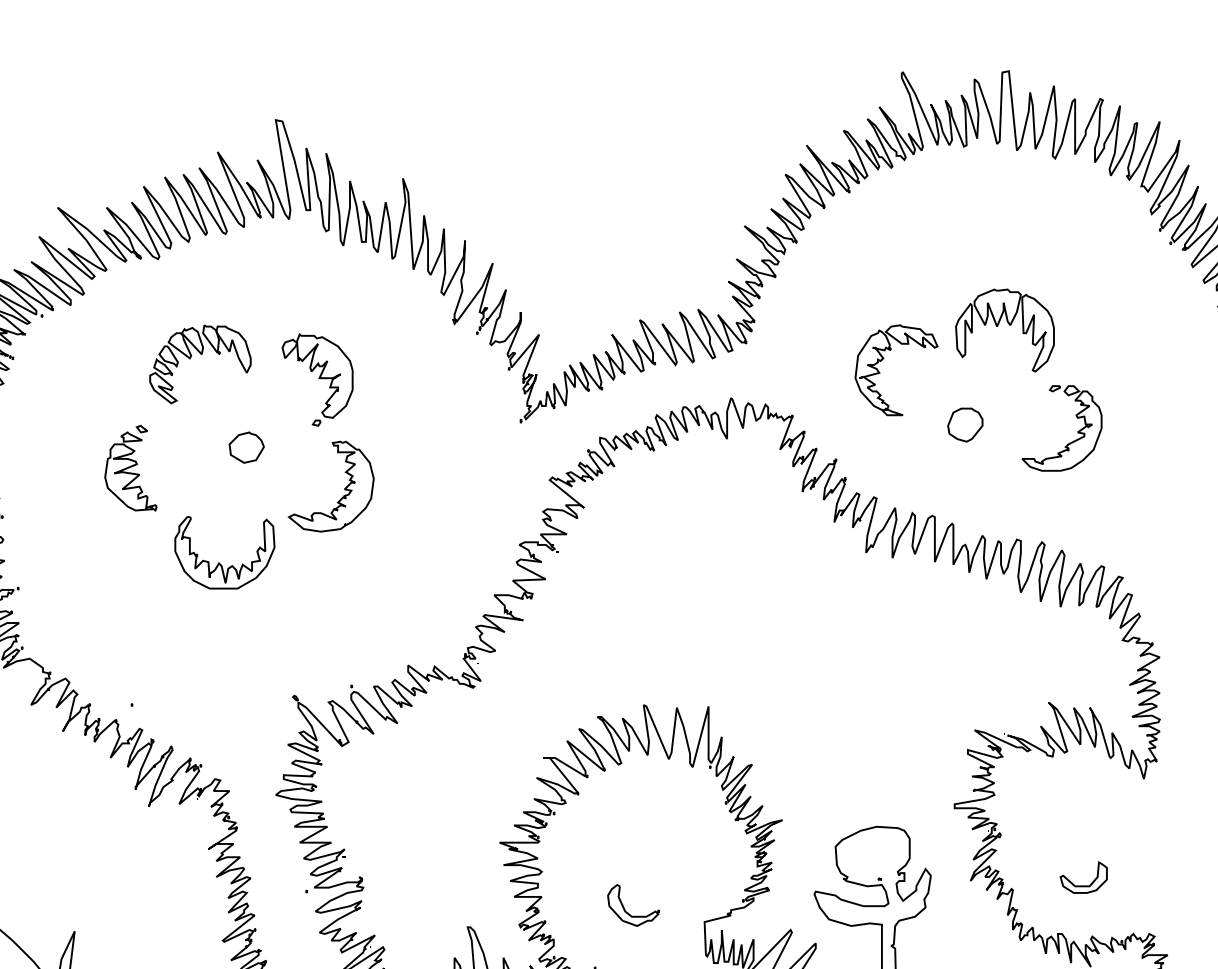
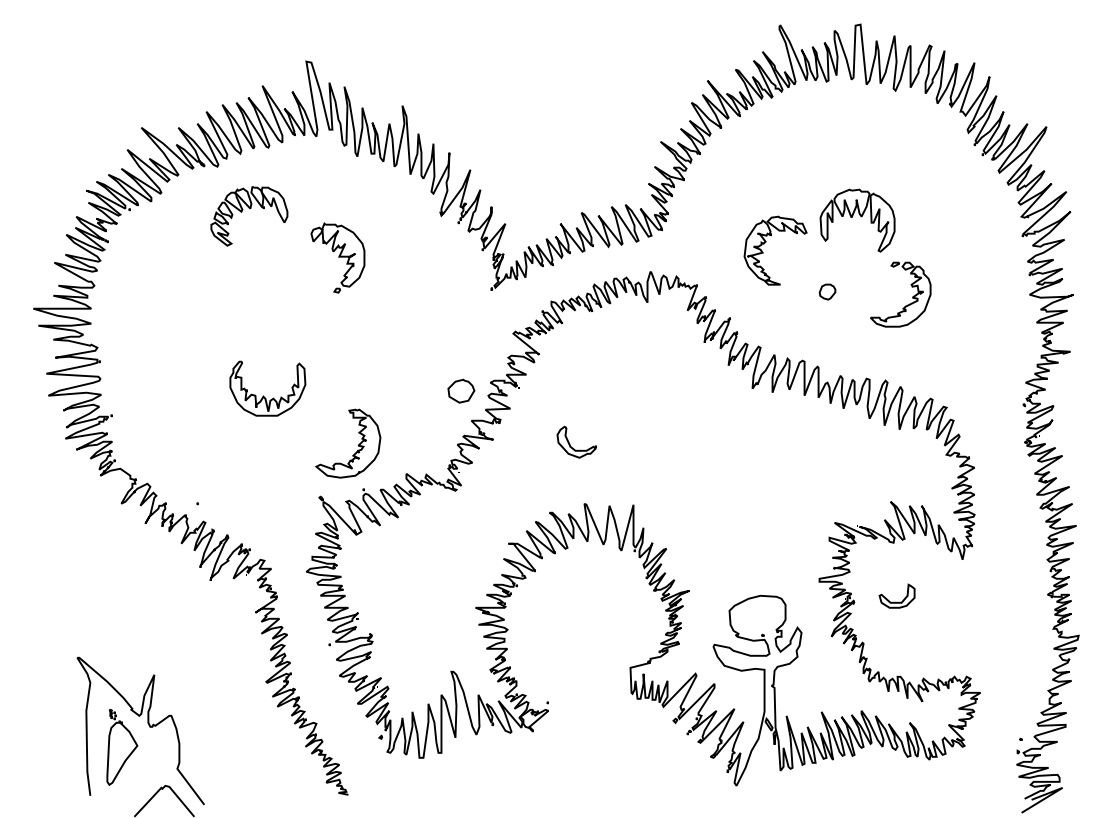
part: (200, 355) -> (249, 209), moved
part: (965, 424) -> (827, 291), size x0.6
part: (246, 446) -> (461, 390), moved
part: (130, 467) -> (196, 324), removed
part: (344, 487) -> (358, 444), moved
part: (1082, 876) -> (896, 595), moved
part: (625, 908) -> (570, 444), moved

